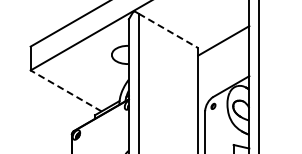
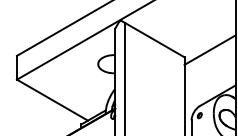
line: (168, 31) -> (154, 40), dashed -> solid
line: (66, 90) -> (52, 99), dashed -> solid

